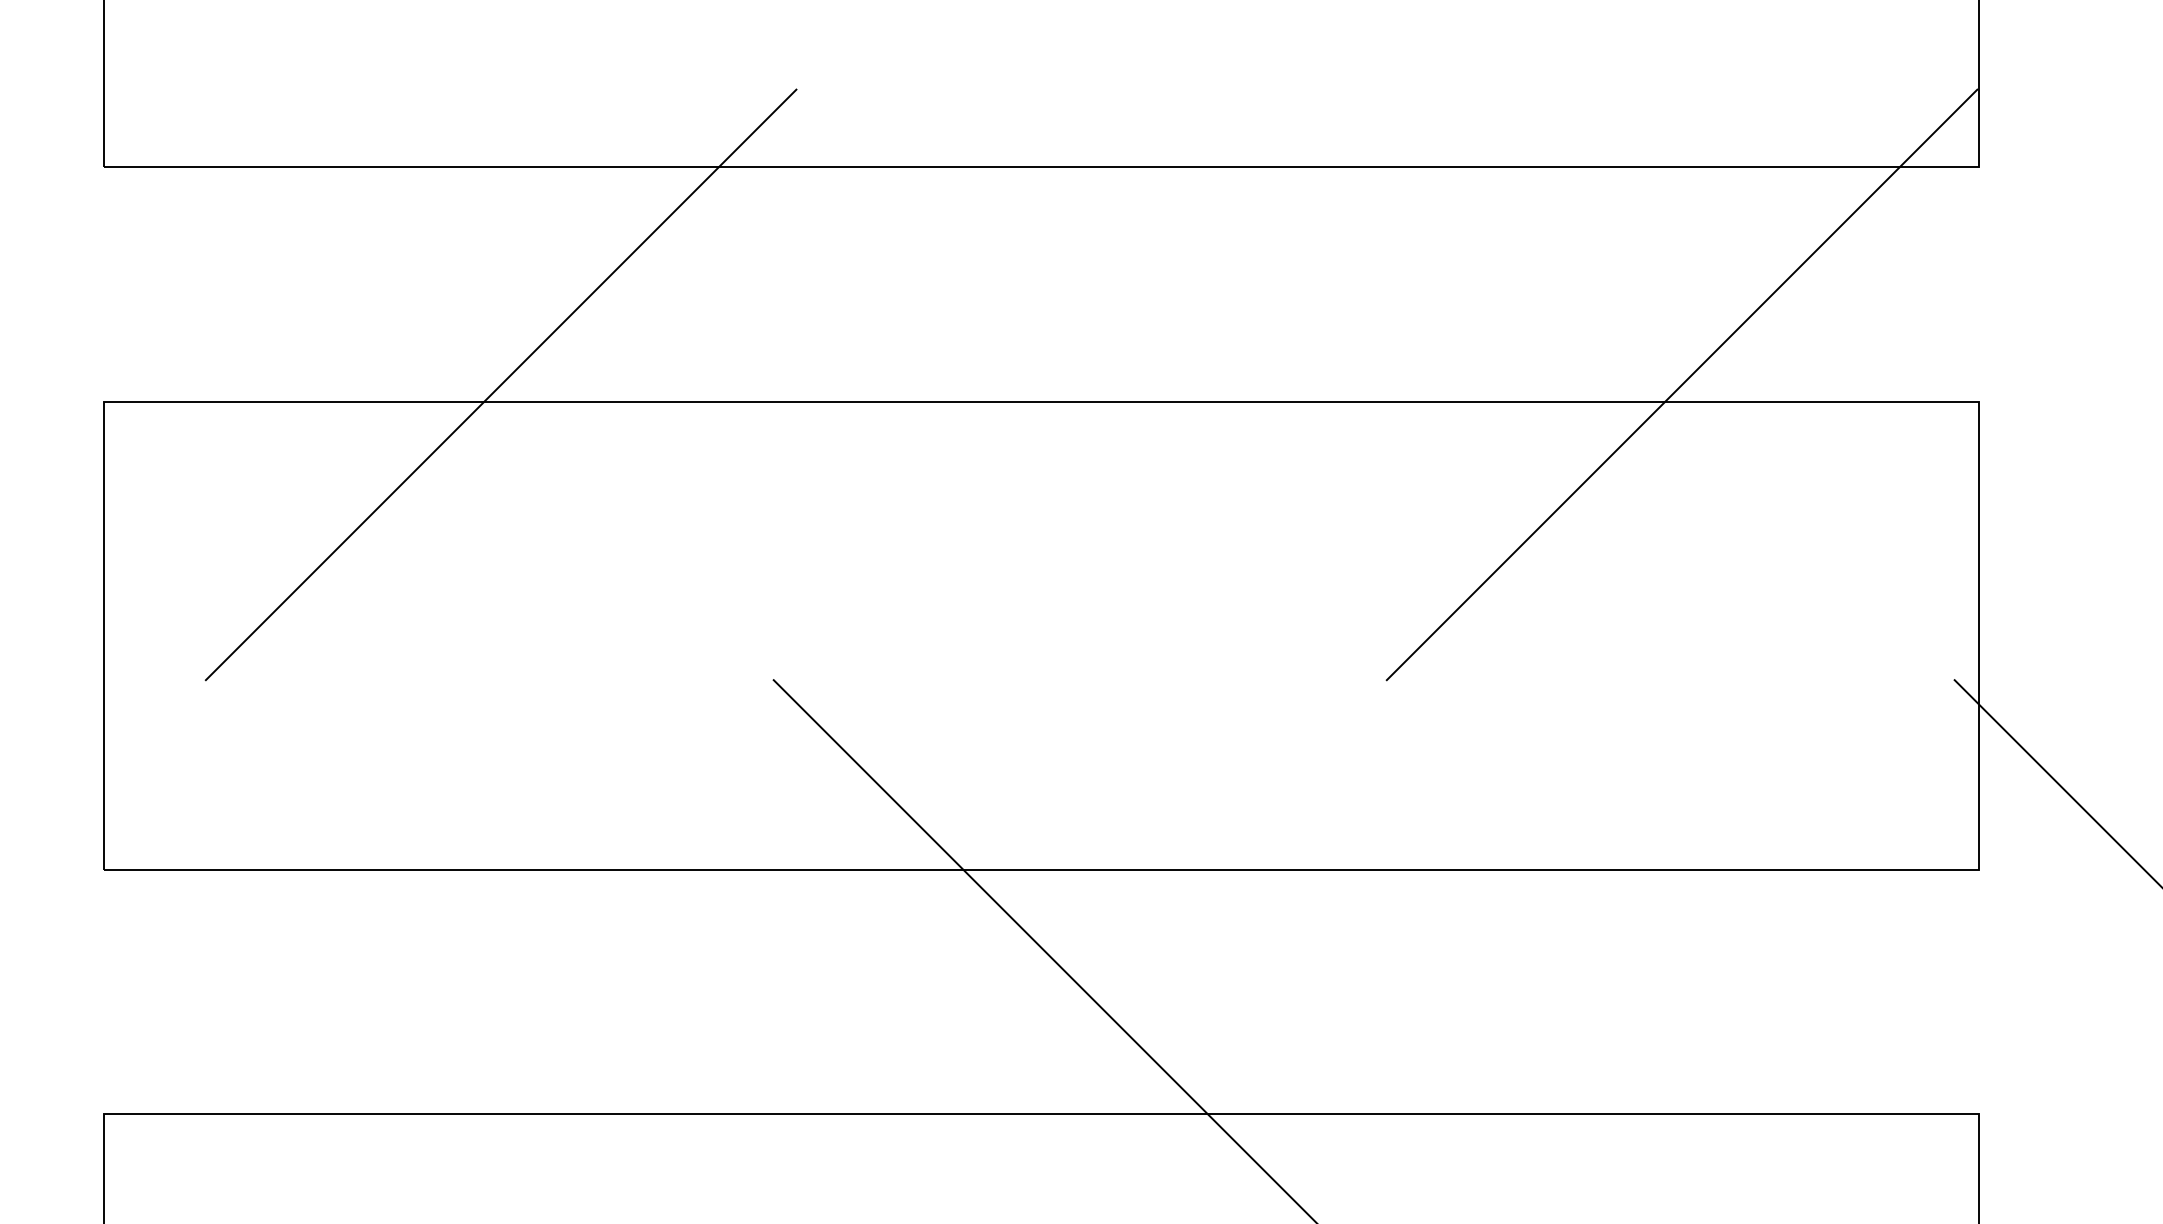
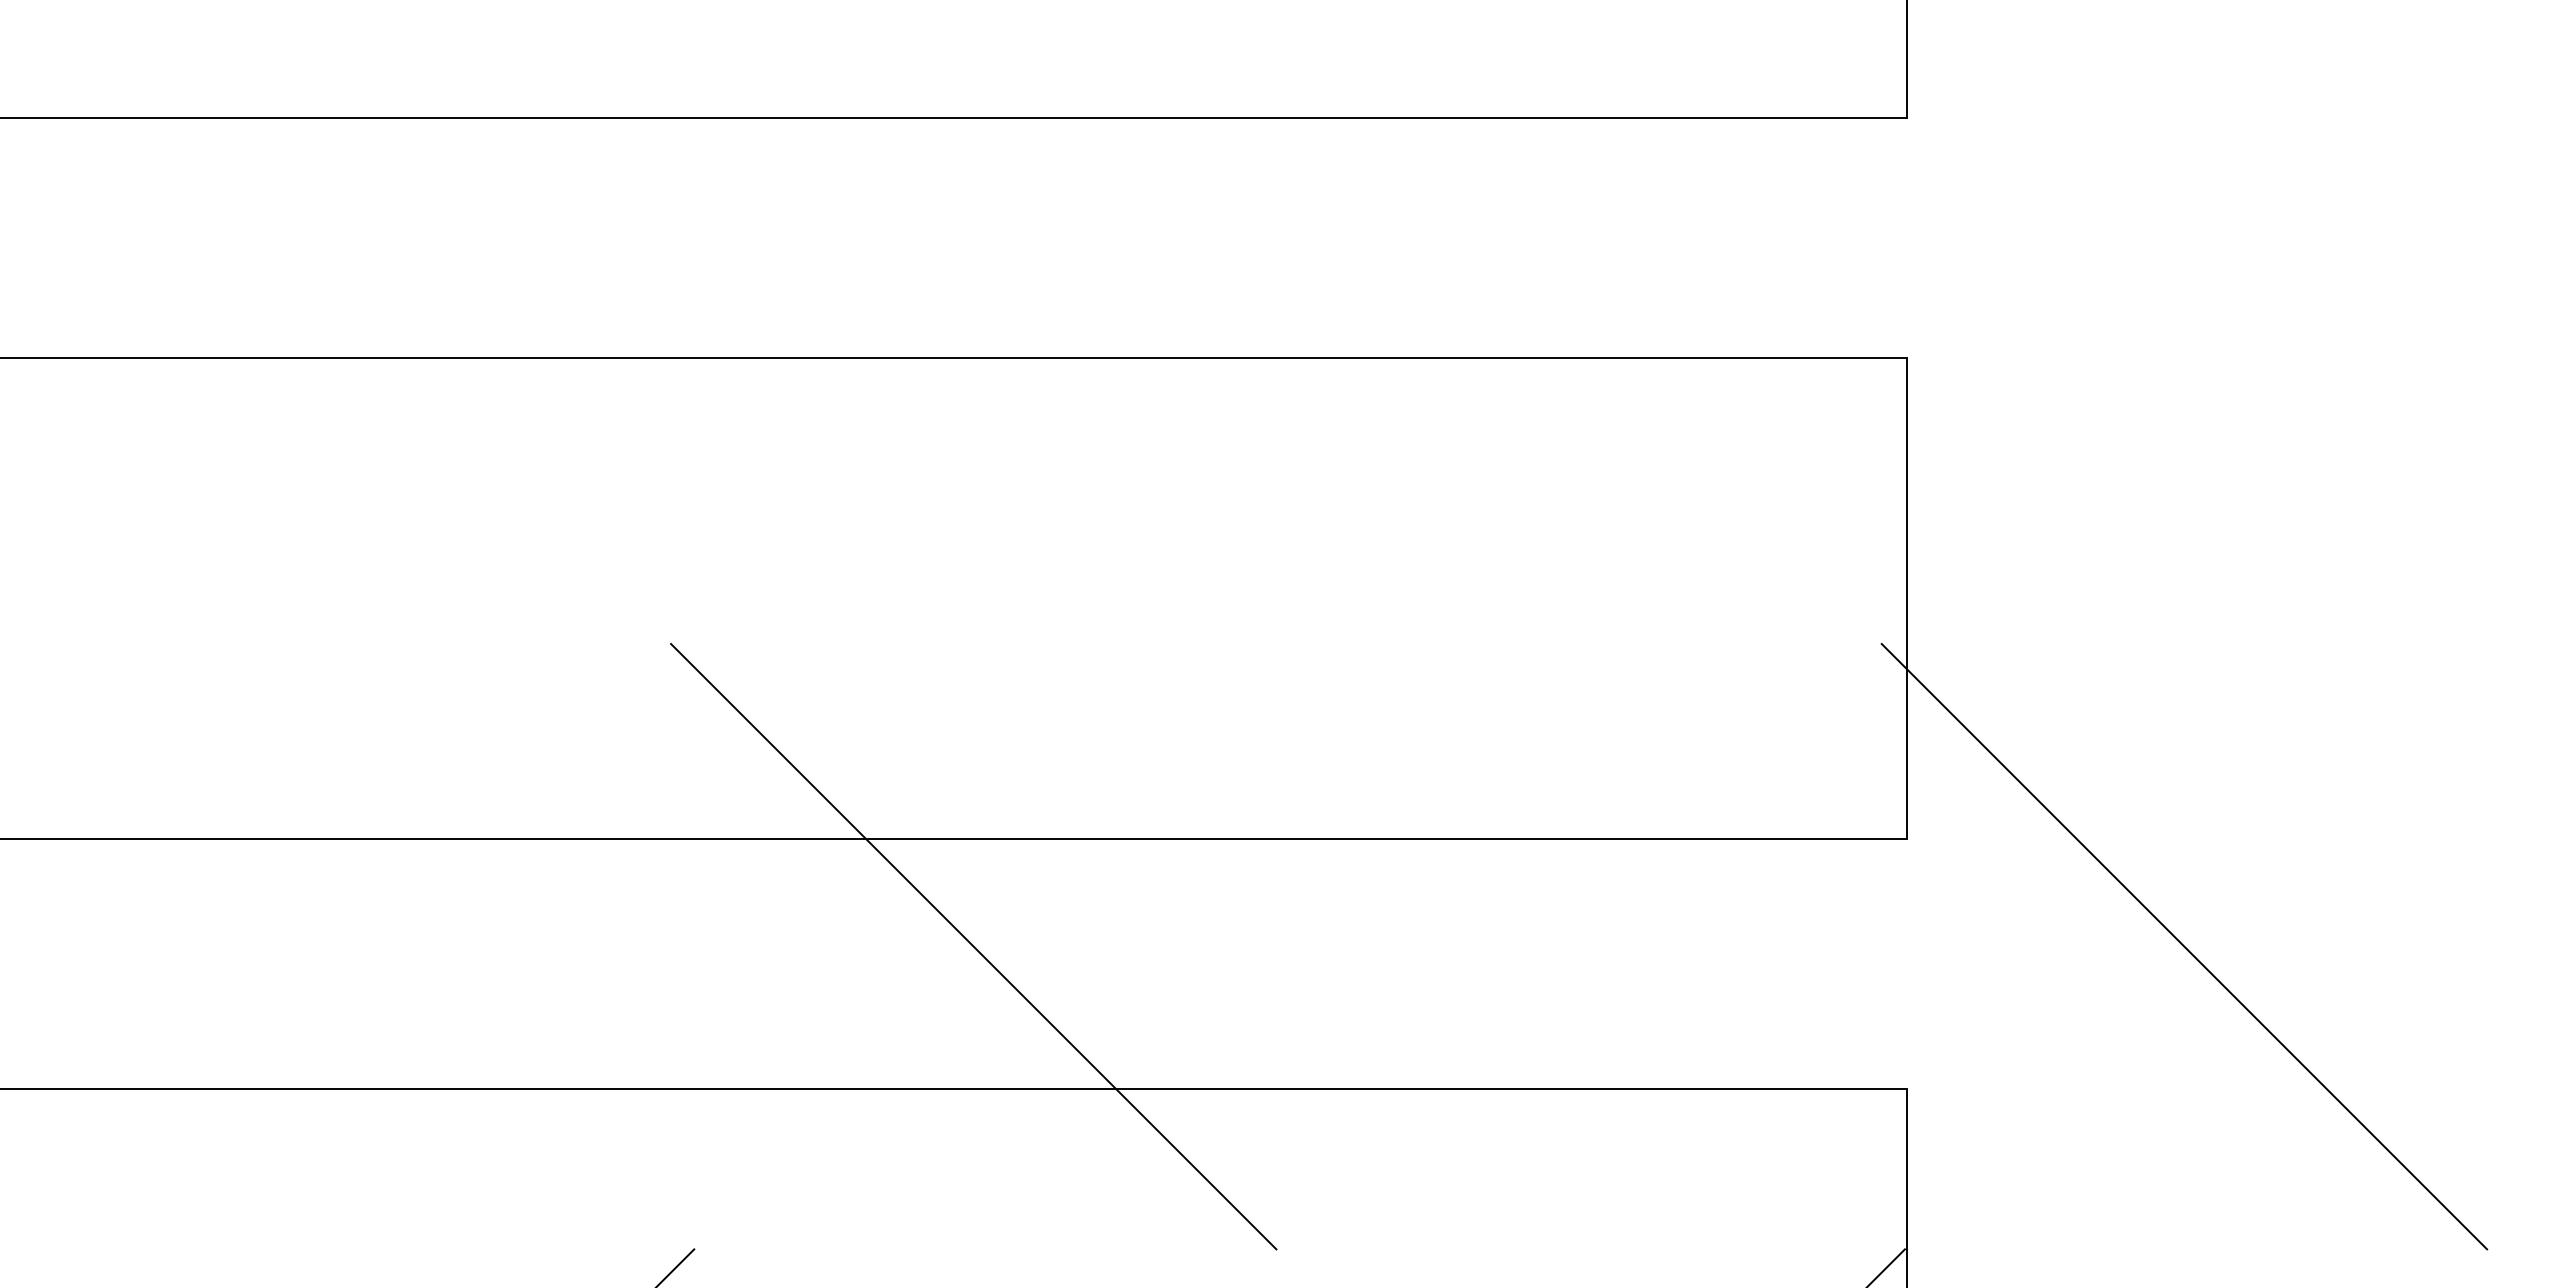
line: (501, 384) -> (391, 340), removed
line: (1681, 384) -> (1601, 340), removed

